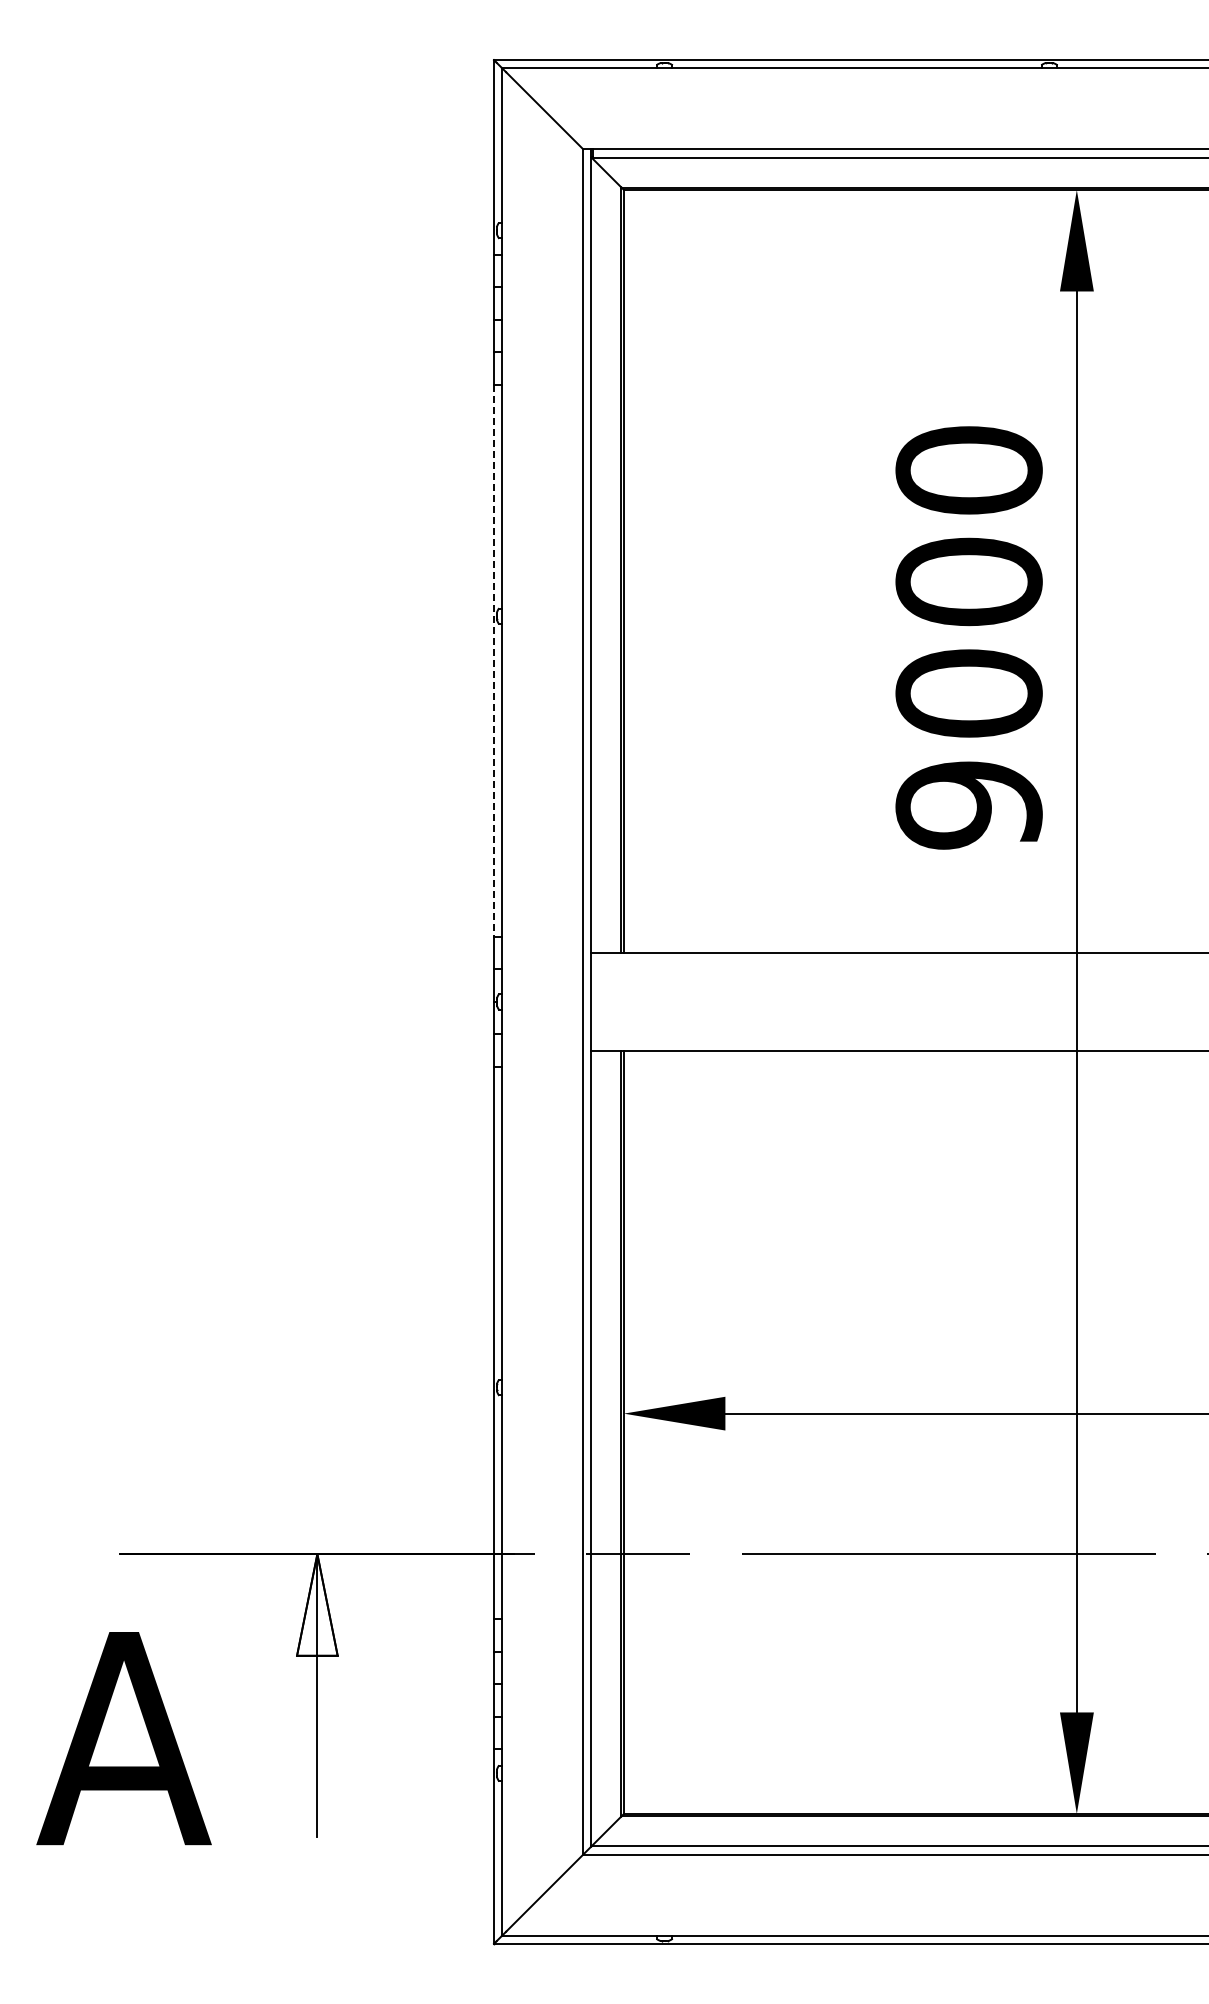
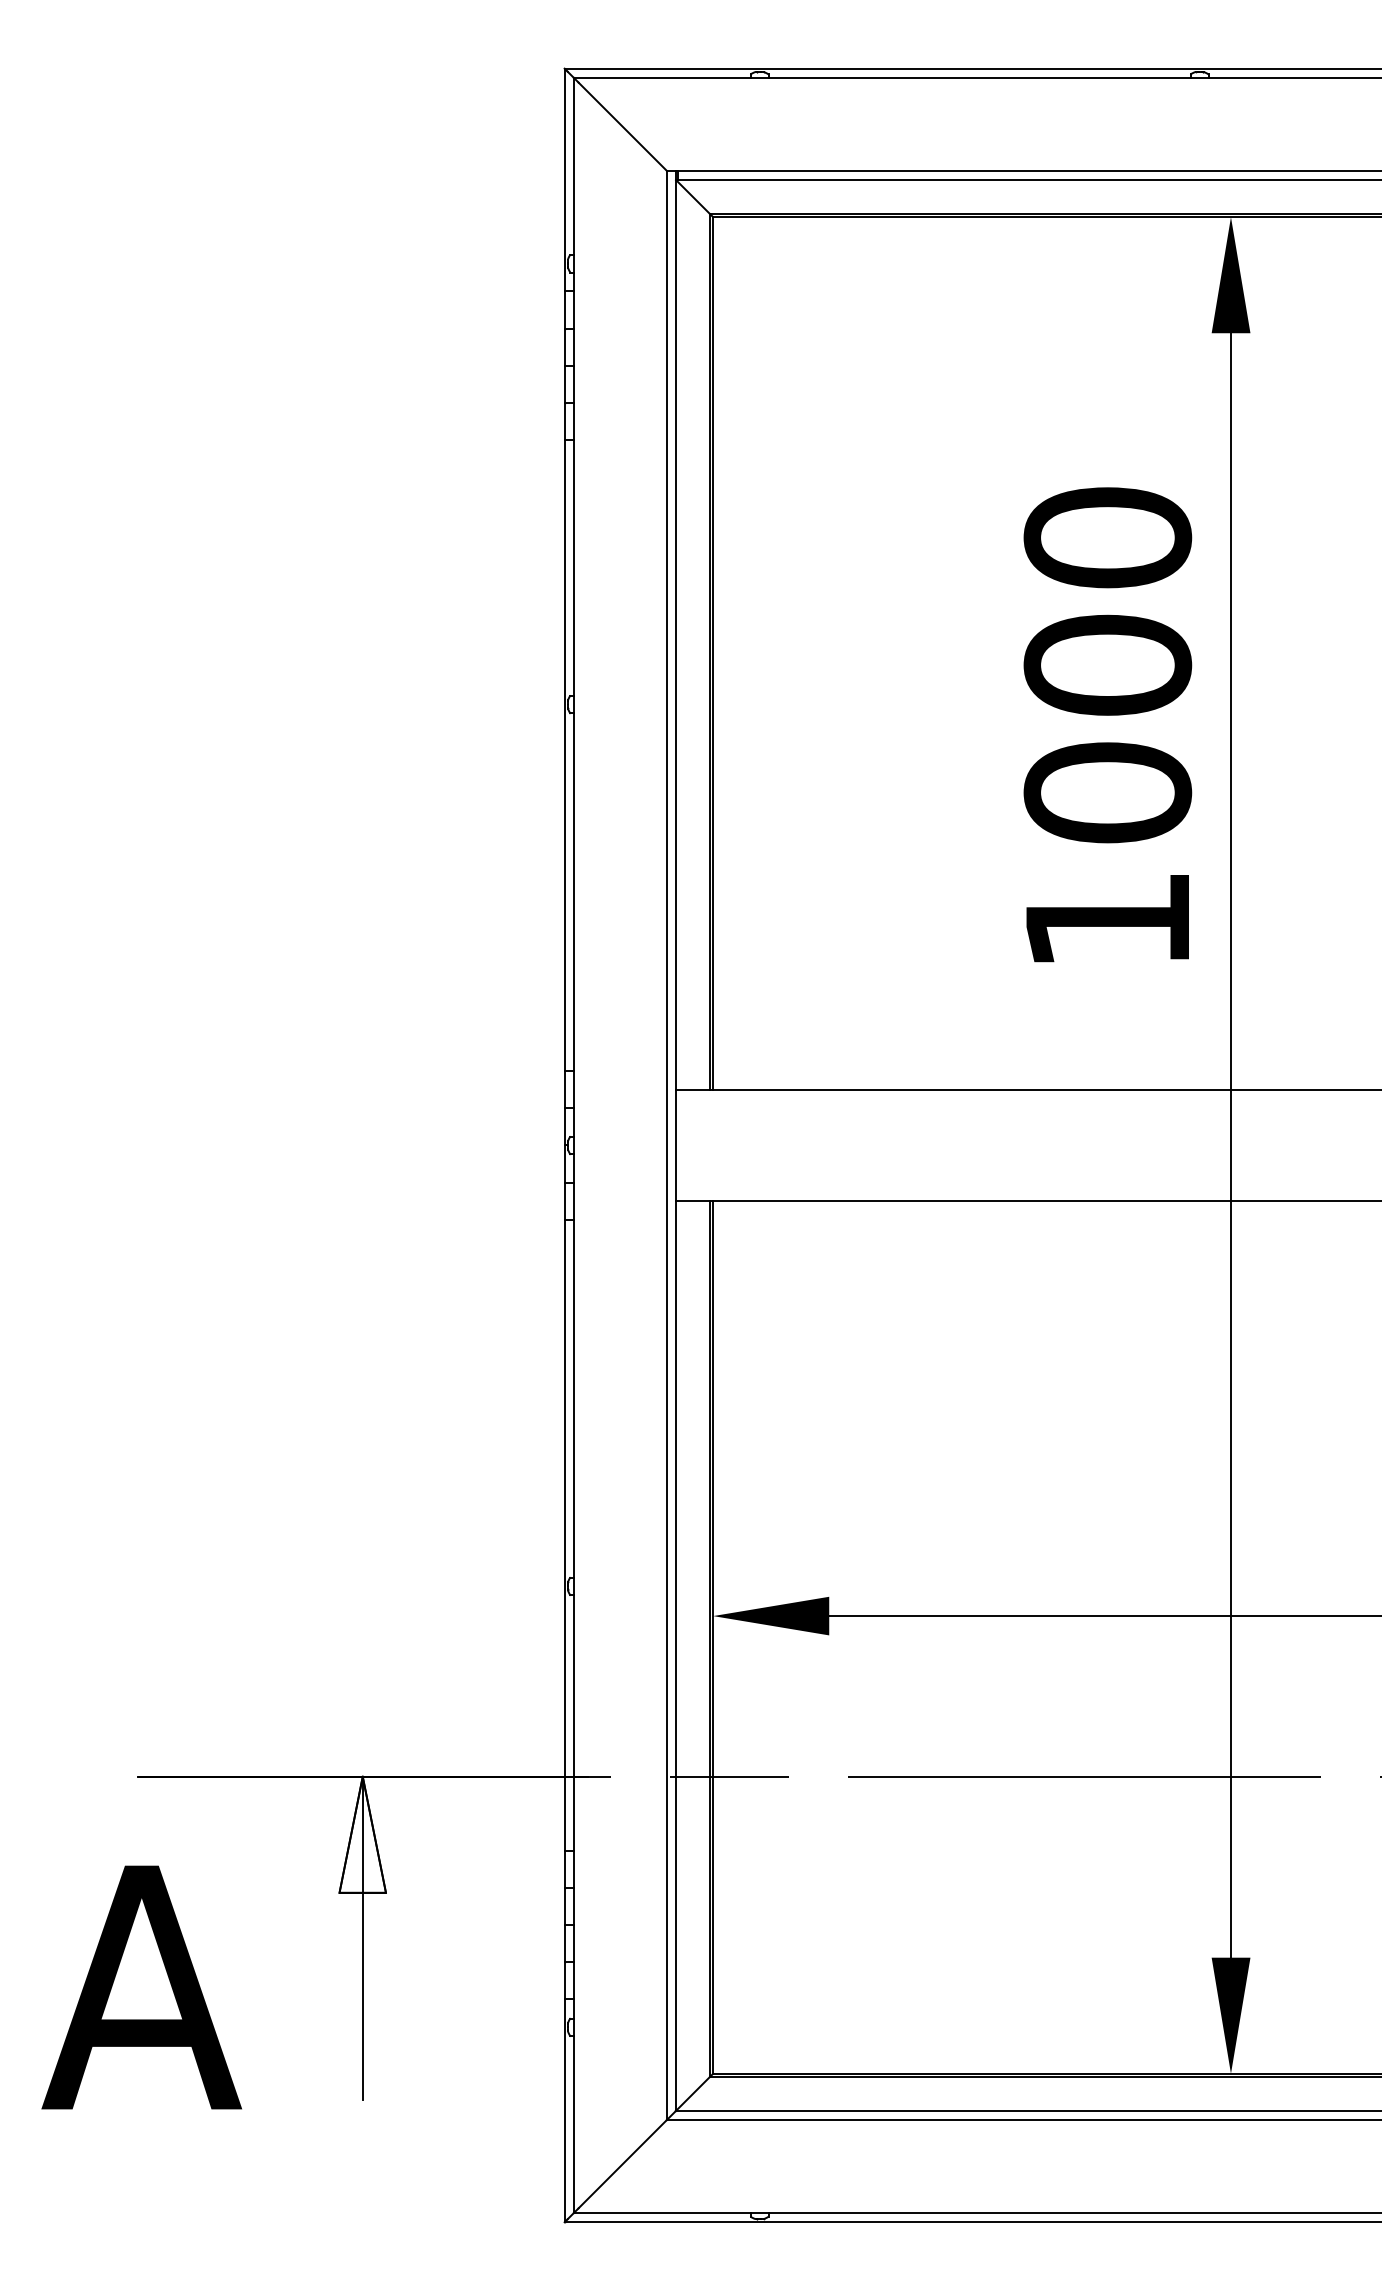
line: (493, 661) -> (564, 756), dashed -> solid
text: (968, 805) -> (1107, 920), 9000 -> 1000

